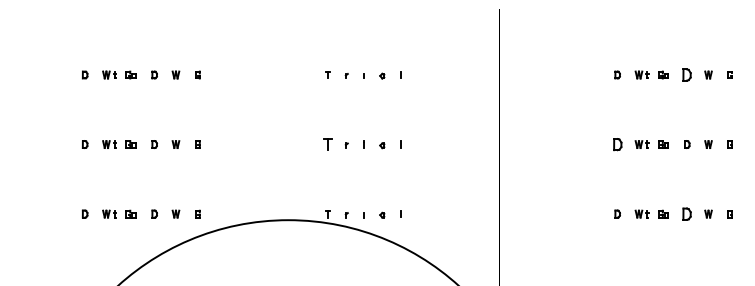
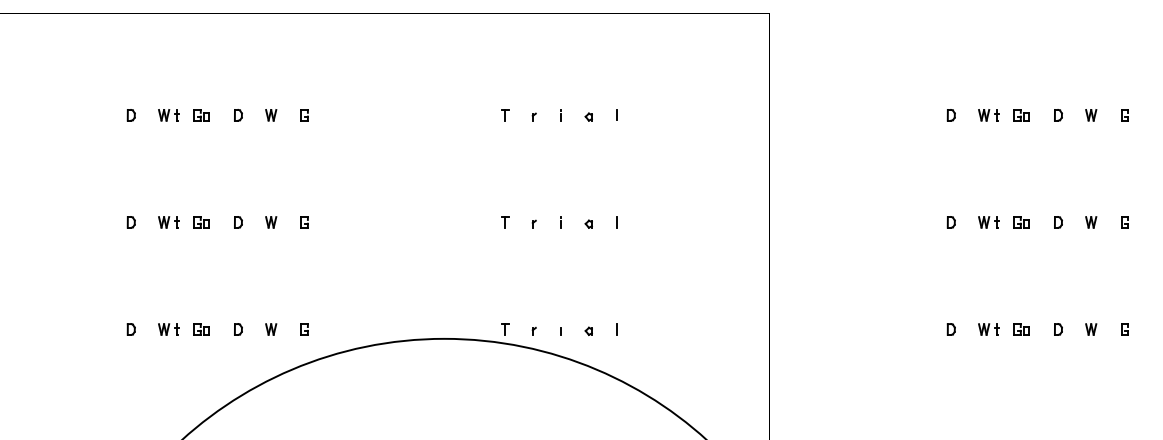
part: (687, 74) -> (1058, 114), size x0.62
part: (327, 144) -> (504, 222), size x0.62
part: (617, 144) -> (951, 222), size x0.62
part: (687, 213) -> (1058, 328), size x0.62

